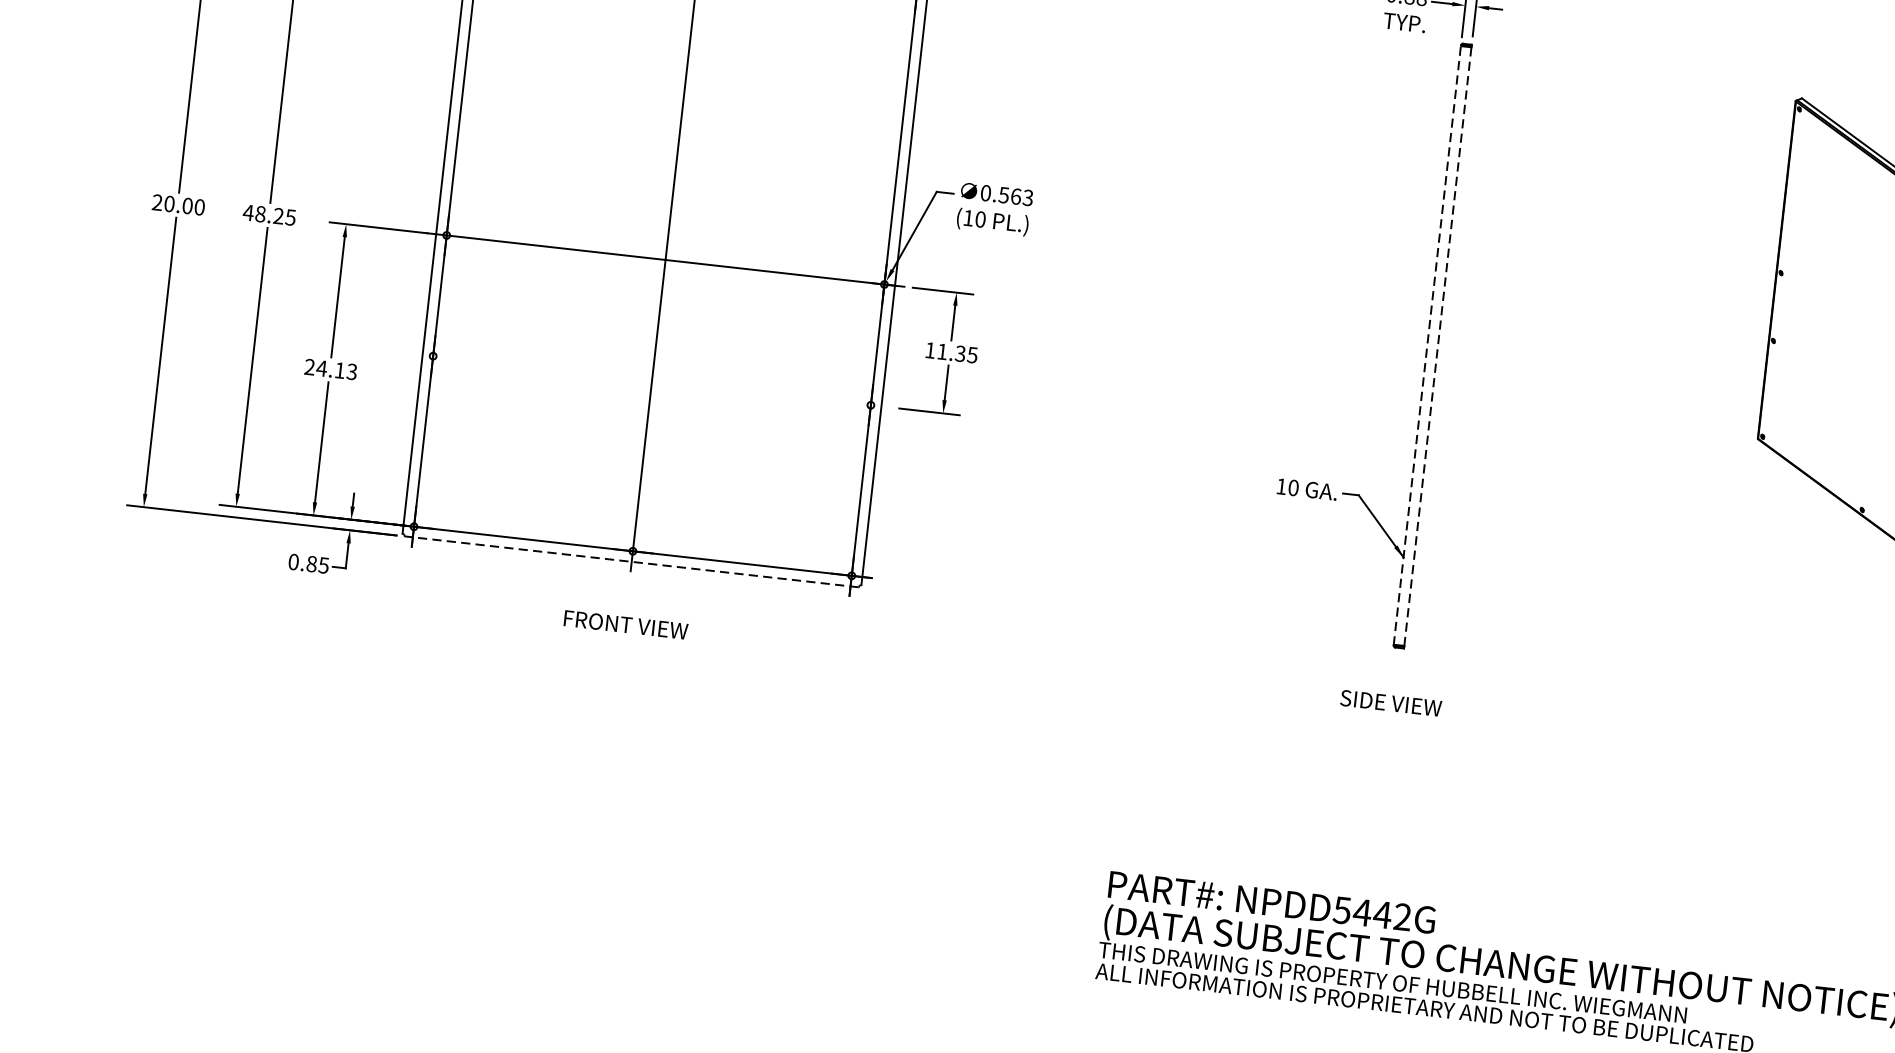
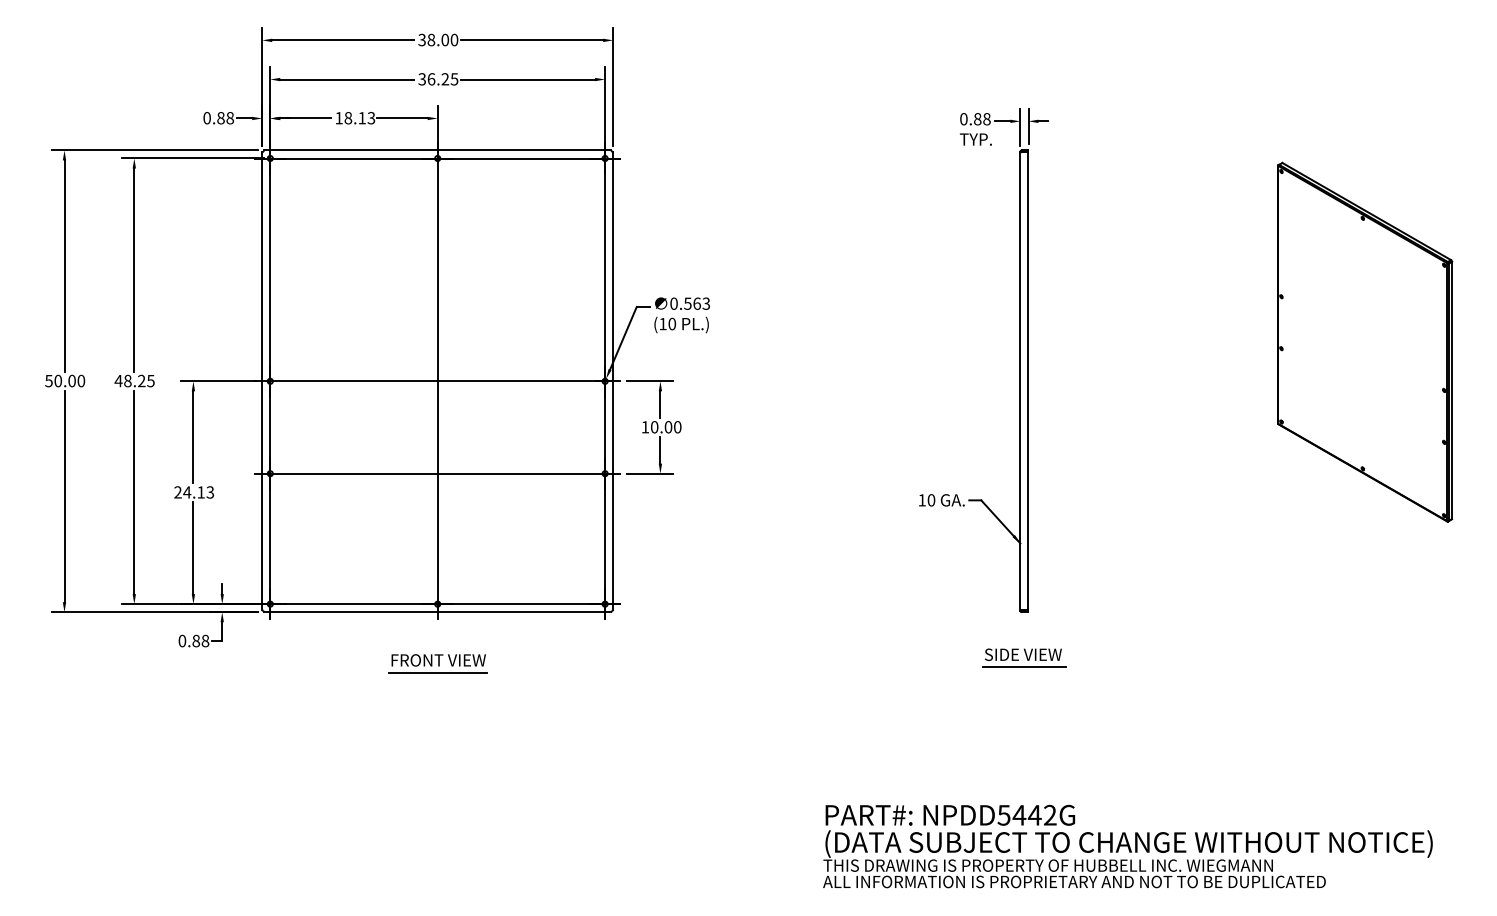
text: (156, 201) -> (48, 380), 20.00 -> 50.00
line: (1427, 344) -> (1020, 380), dashed -> solid
line: (1437, 346) -> (1028, 381), dashed -> solid
text: (957, 353) -> (666, 427), 11.35 -> 10.00
line: (651, 380) -> (437, 473), added
line: (631, 562) -> (437, 612), dashed -> solid
text: (324, 564) -> (205, 640), 0.85 -> 0.88
line: (622, 640) -> (437, 672), added
line: (1390, 720) -> (1024, 667), added

